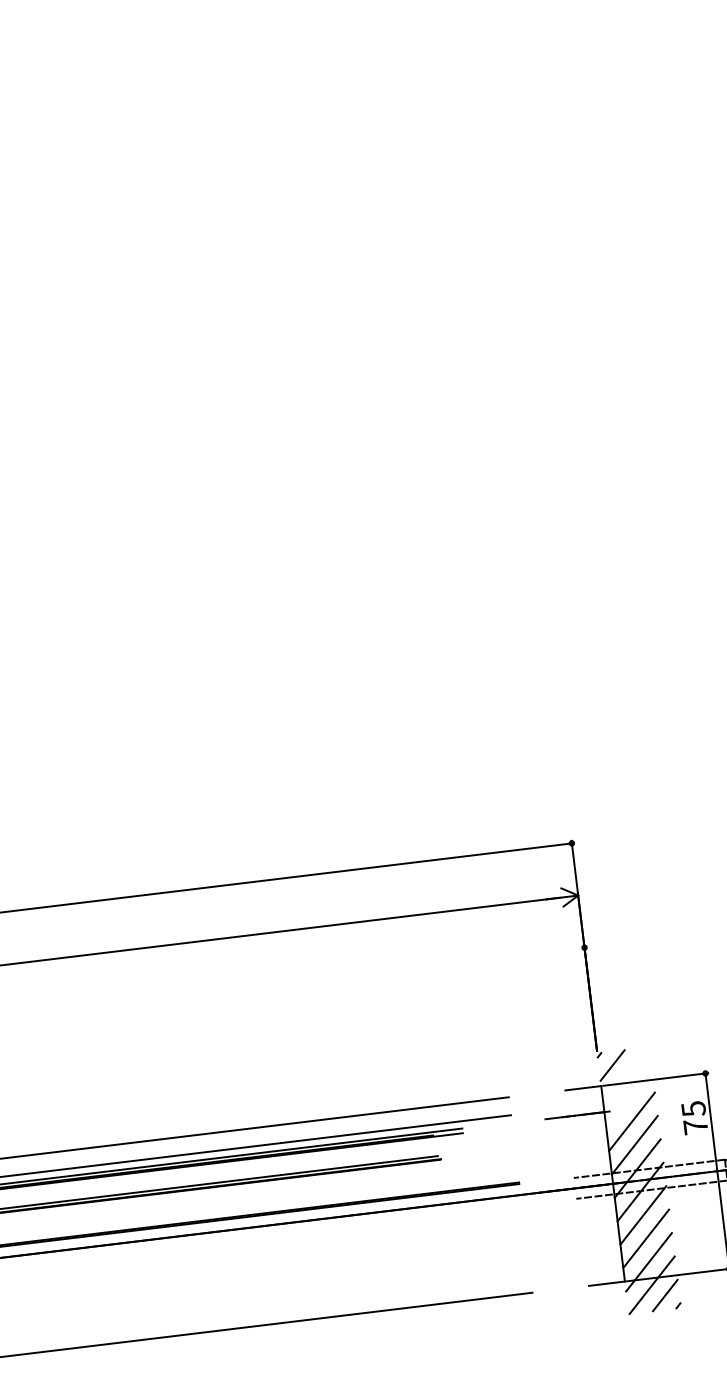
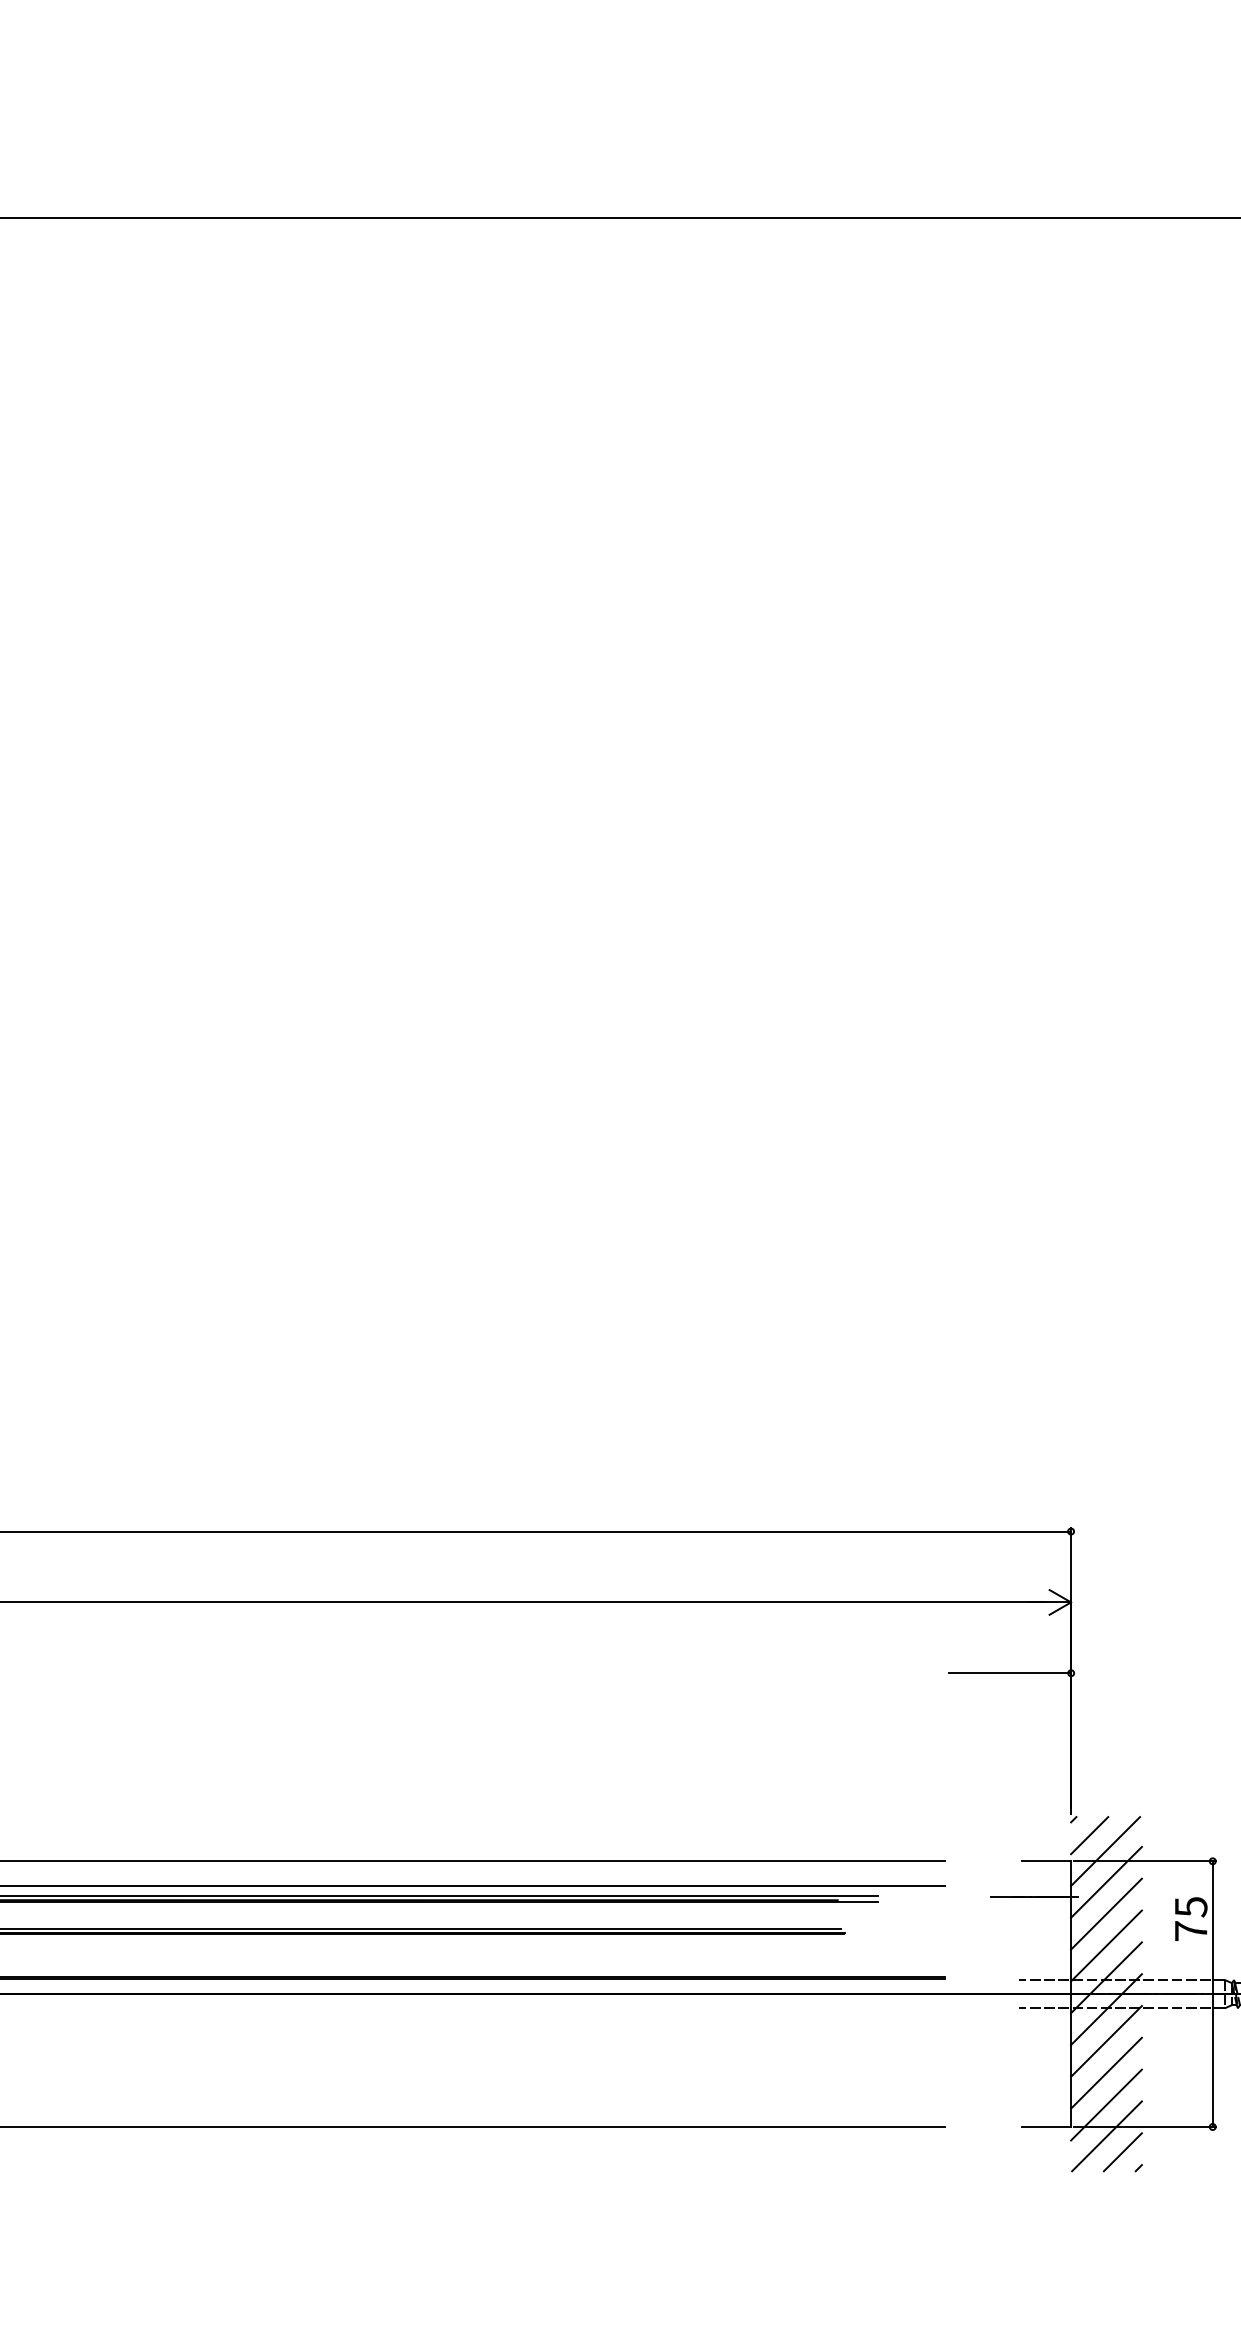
line: (539, 953) -> (1009, 1673), added
line: (625, 1075) -> (1105, 1851), added
line: (629, 1097) -> (1106, 1881), added

